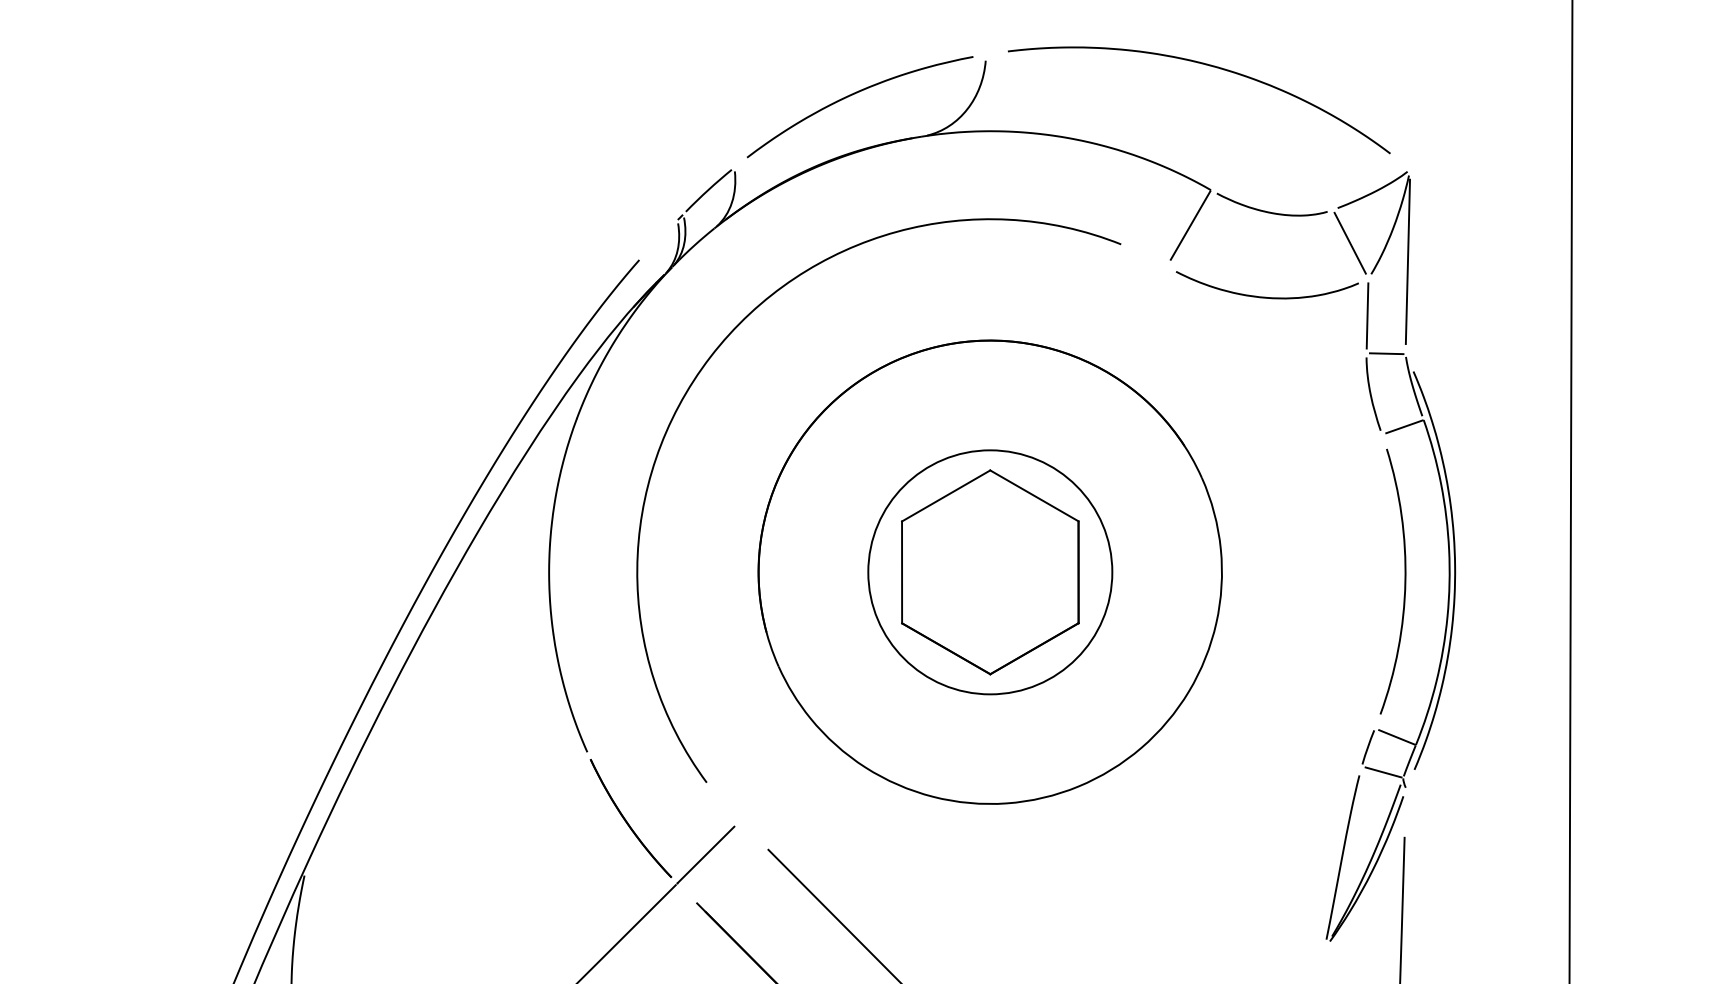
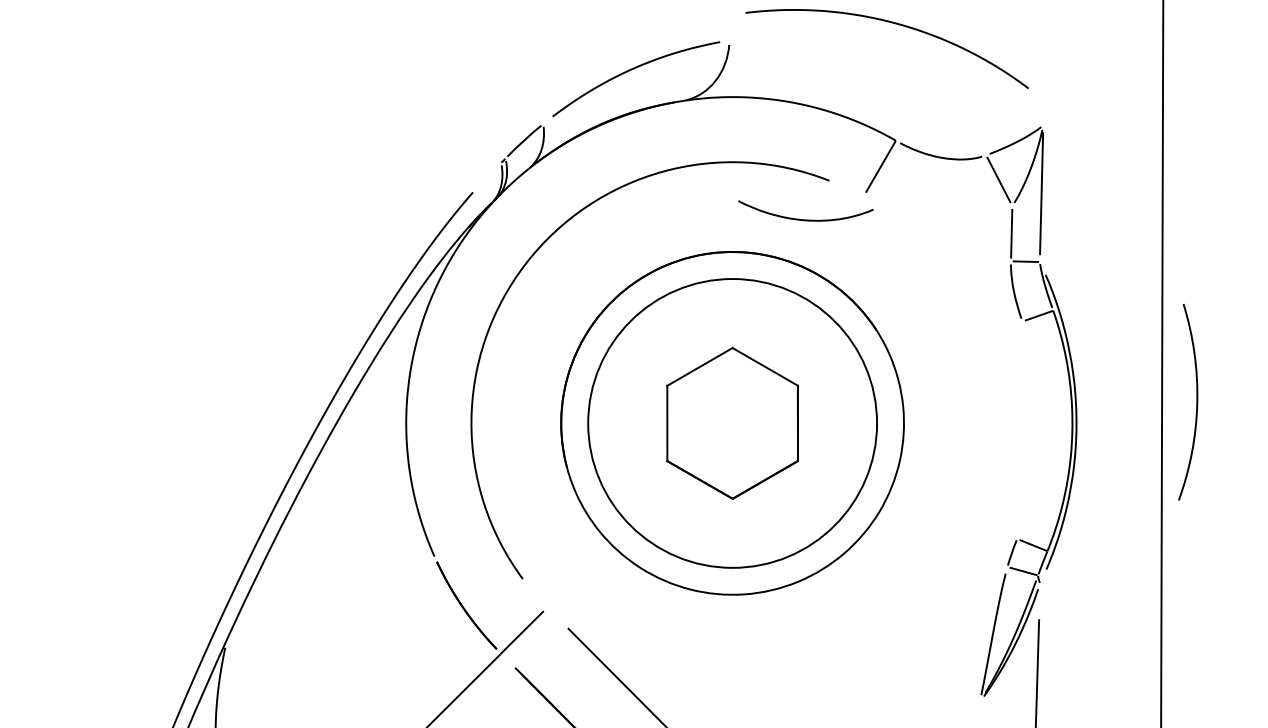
curve: (1209, 66) -> (894, 24), moved
curve: (1266, 296) -> (805, 219), moved
circle: (990, 572) -> (732, 423), size x1.6
arc: (1404, 581) -> (1196, 402), moved

